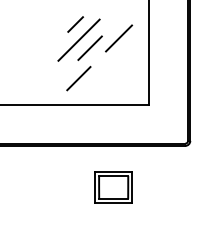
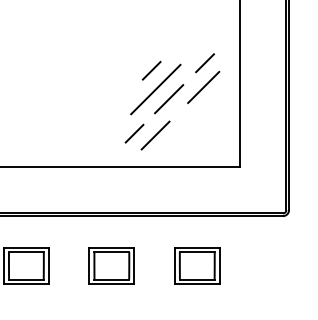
line: (119, 18) -> (204, 63), added
line: (61, 76) -> (134, 133), added
part: (42, 187) -> (111, 265), added

